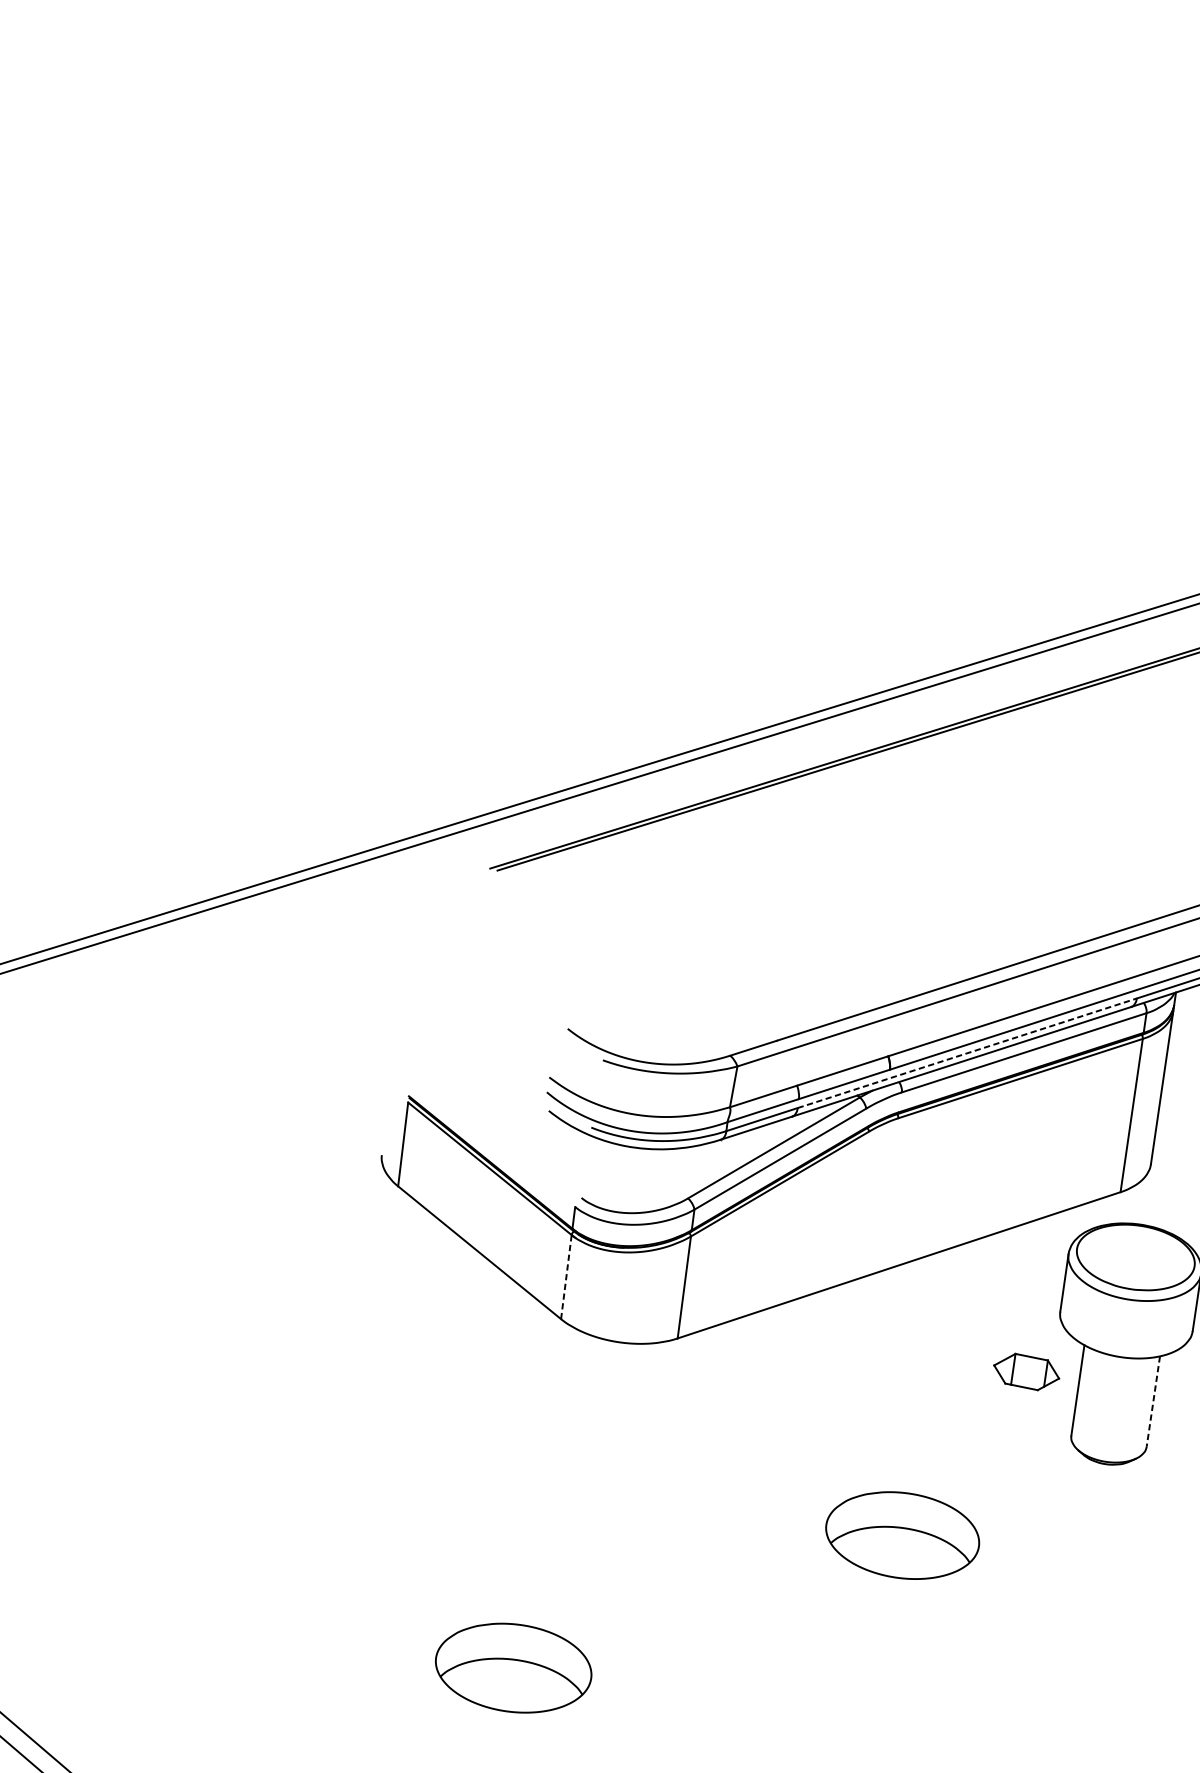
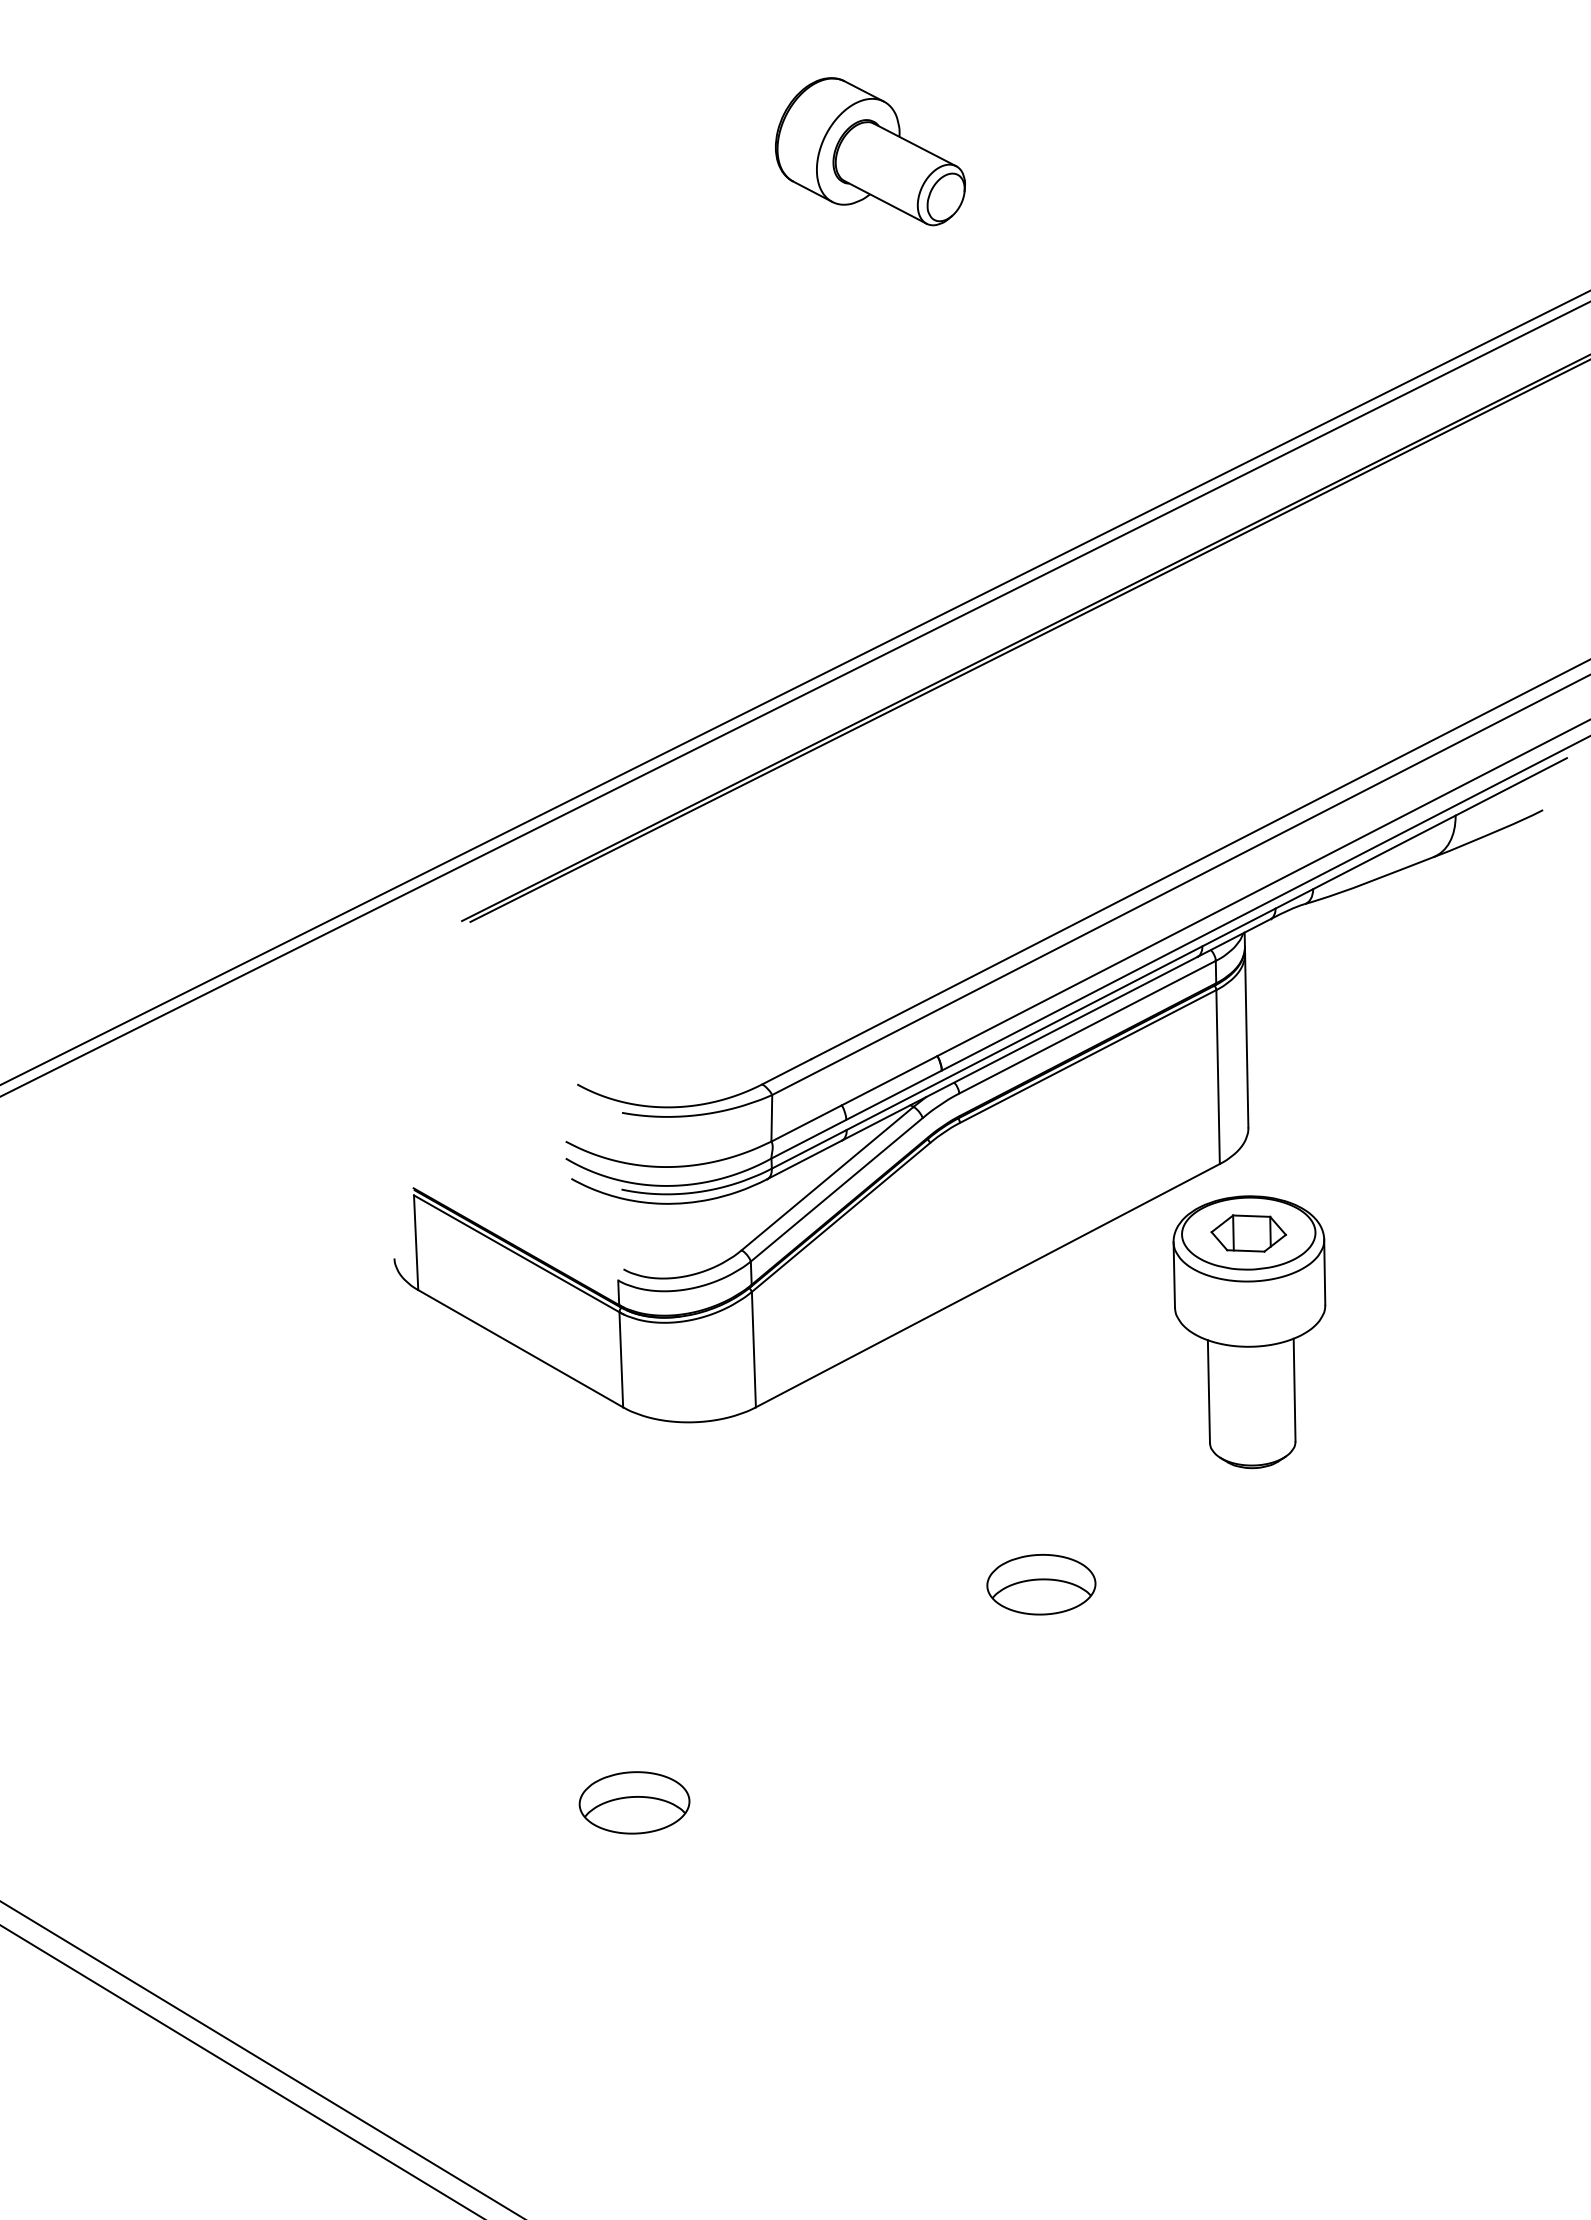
part: (960, 252) -> (870, 151), added
line: (967, 1053) -> (1024, 1038), dashed -> solid
line: (566, 1276) -> (621, 1359), dashed -> solid
part: (1026, 1371) -> (1248, 1233), moved
line: (1153, 1401) -> (1294, 1390), dashed -> solid
part: (902, 1535) -> (1041, 1584), size x0.62
part: (513, 1667) -> (634, 1802), size x0.62

